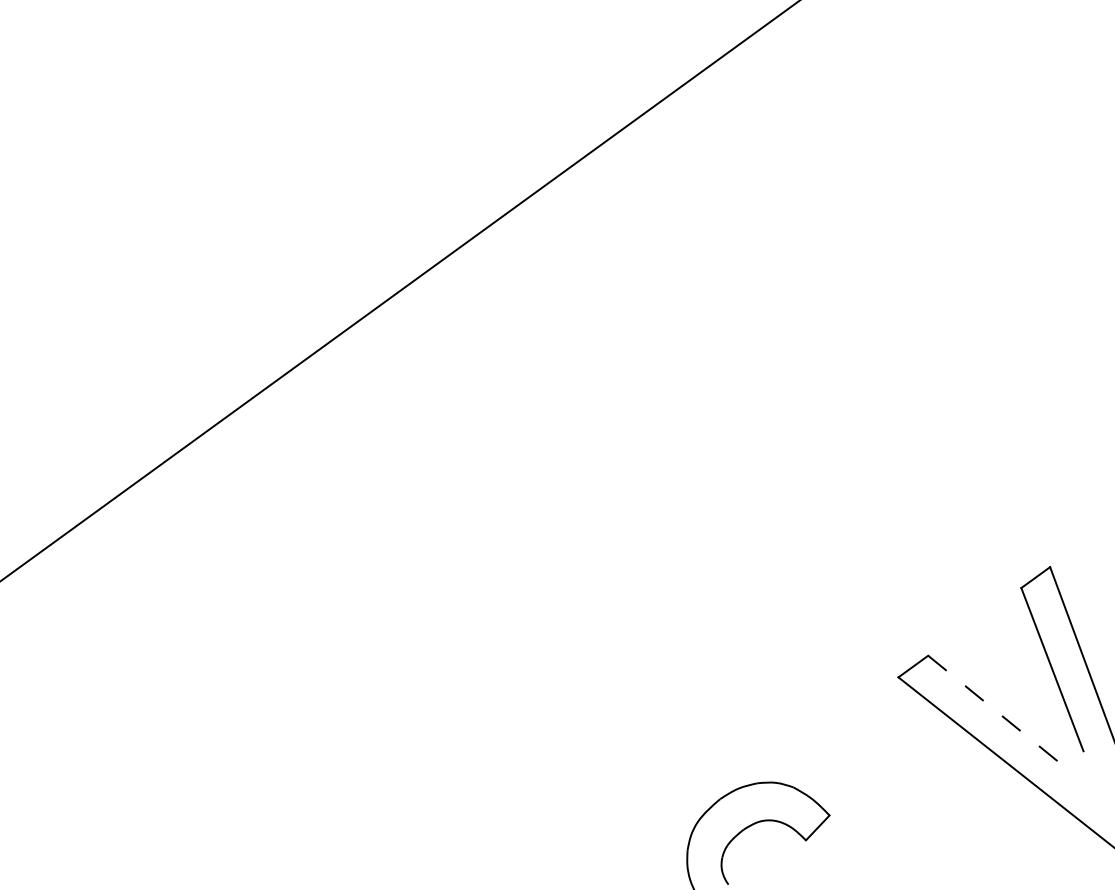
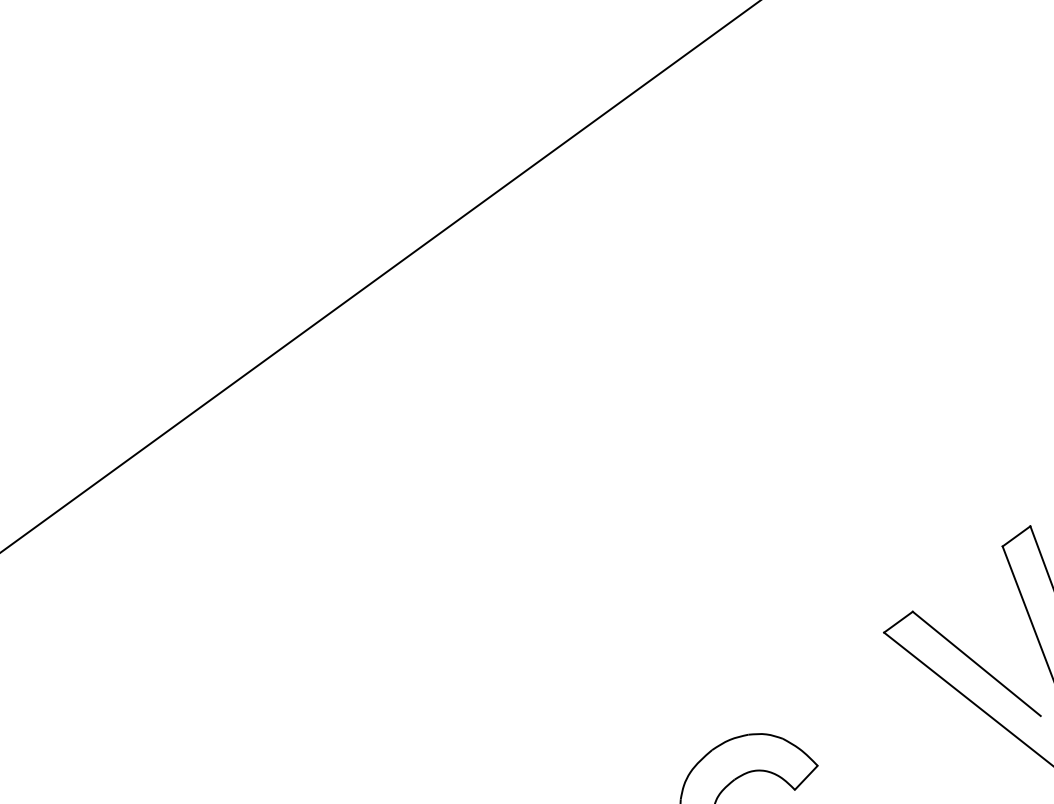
line: (994, 709) -> (976, 663), dashed -> solid

